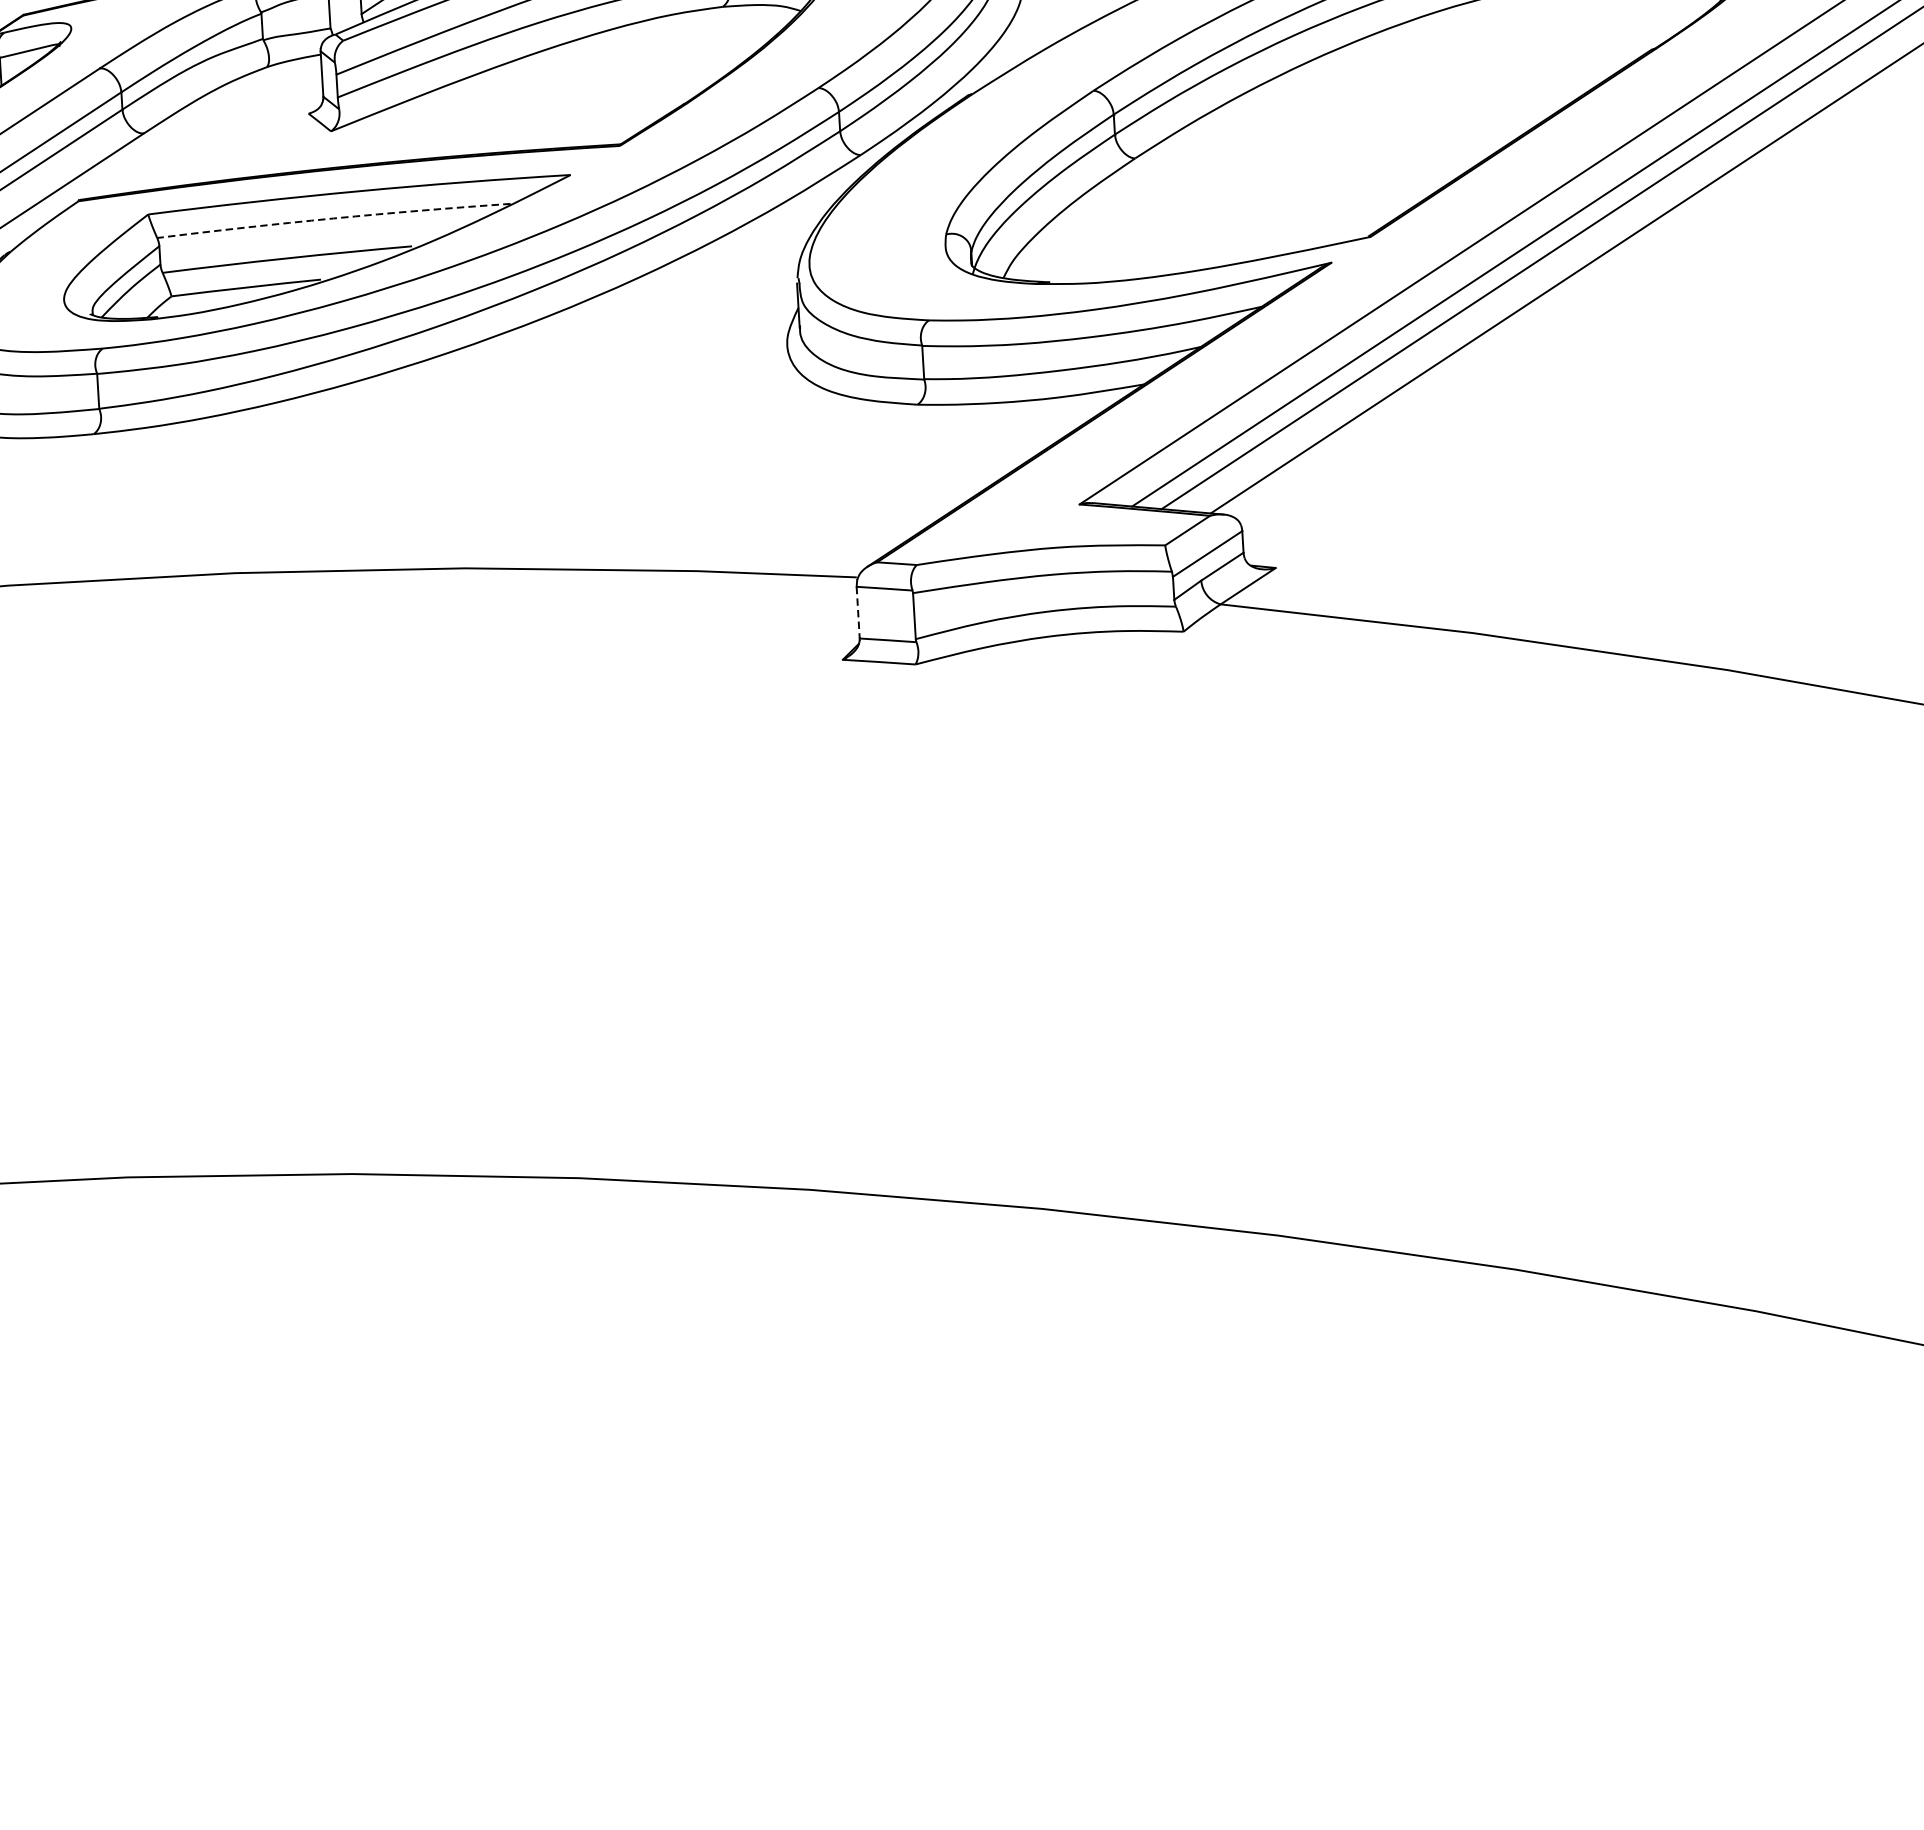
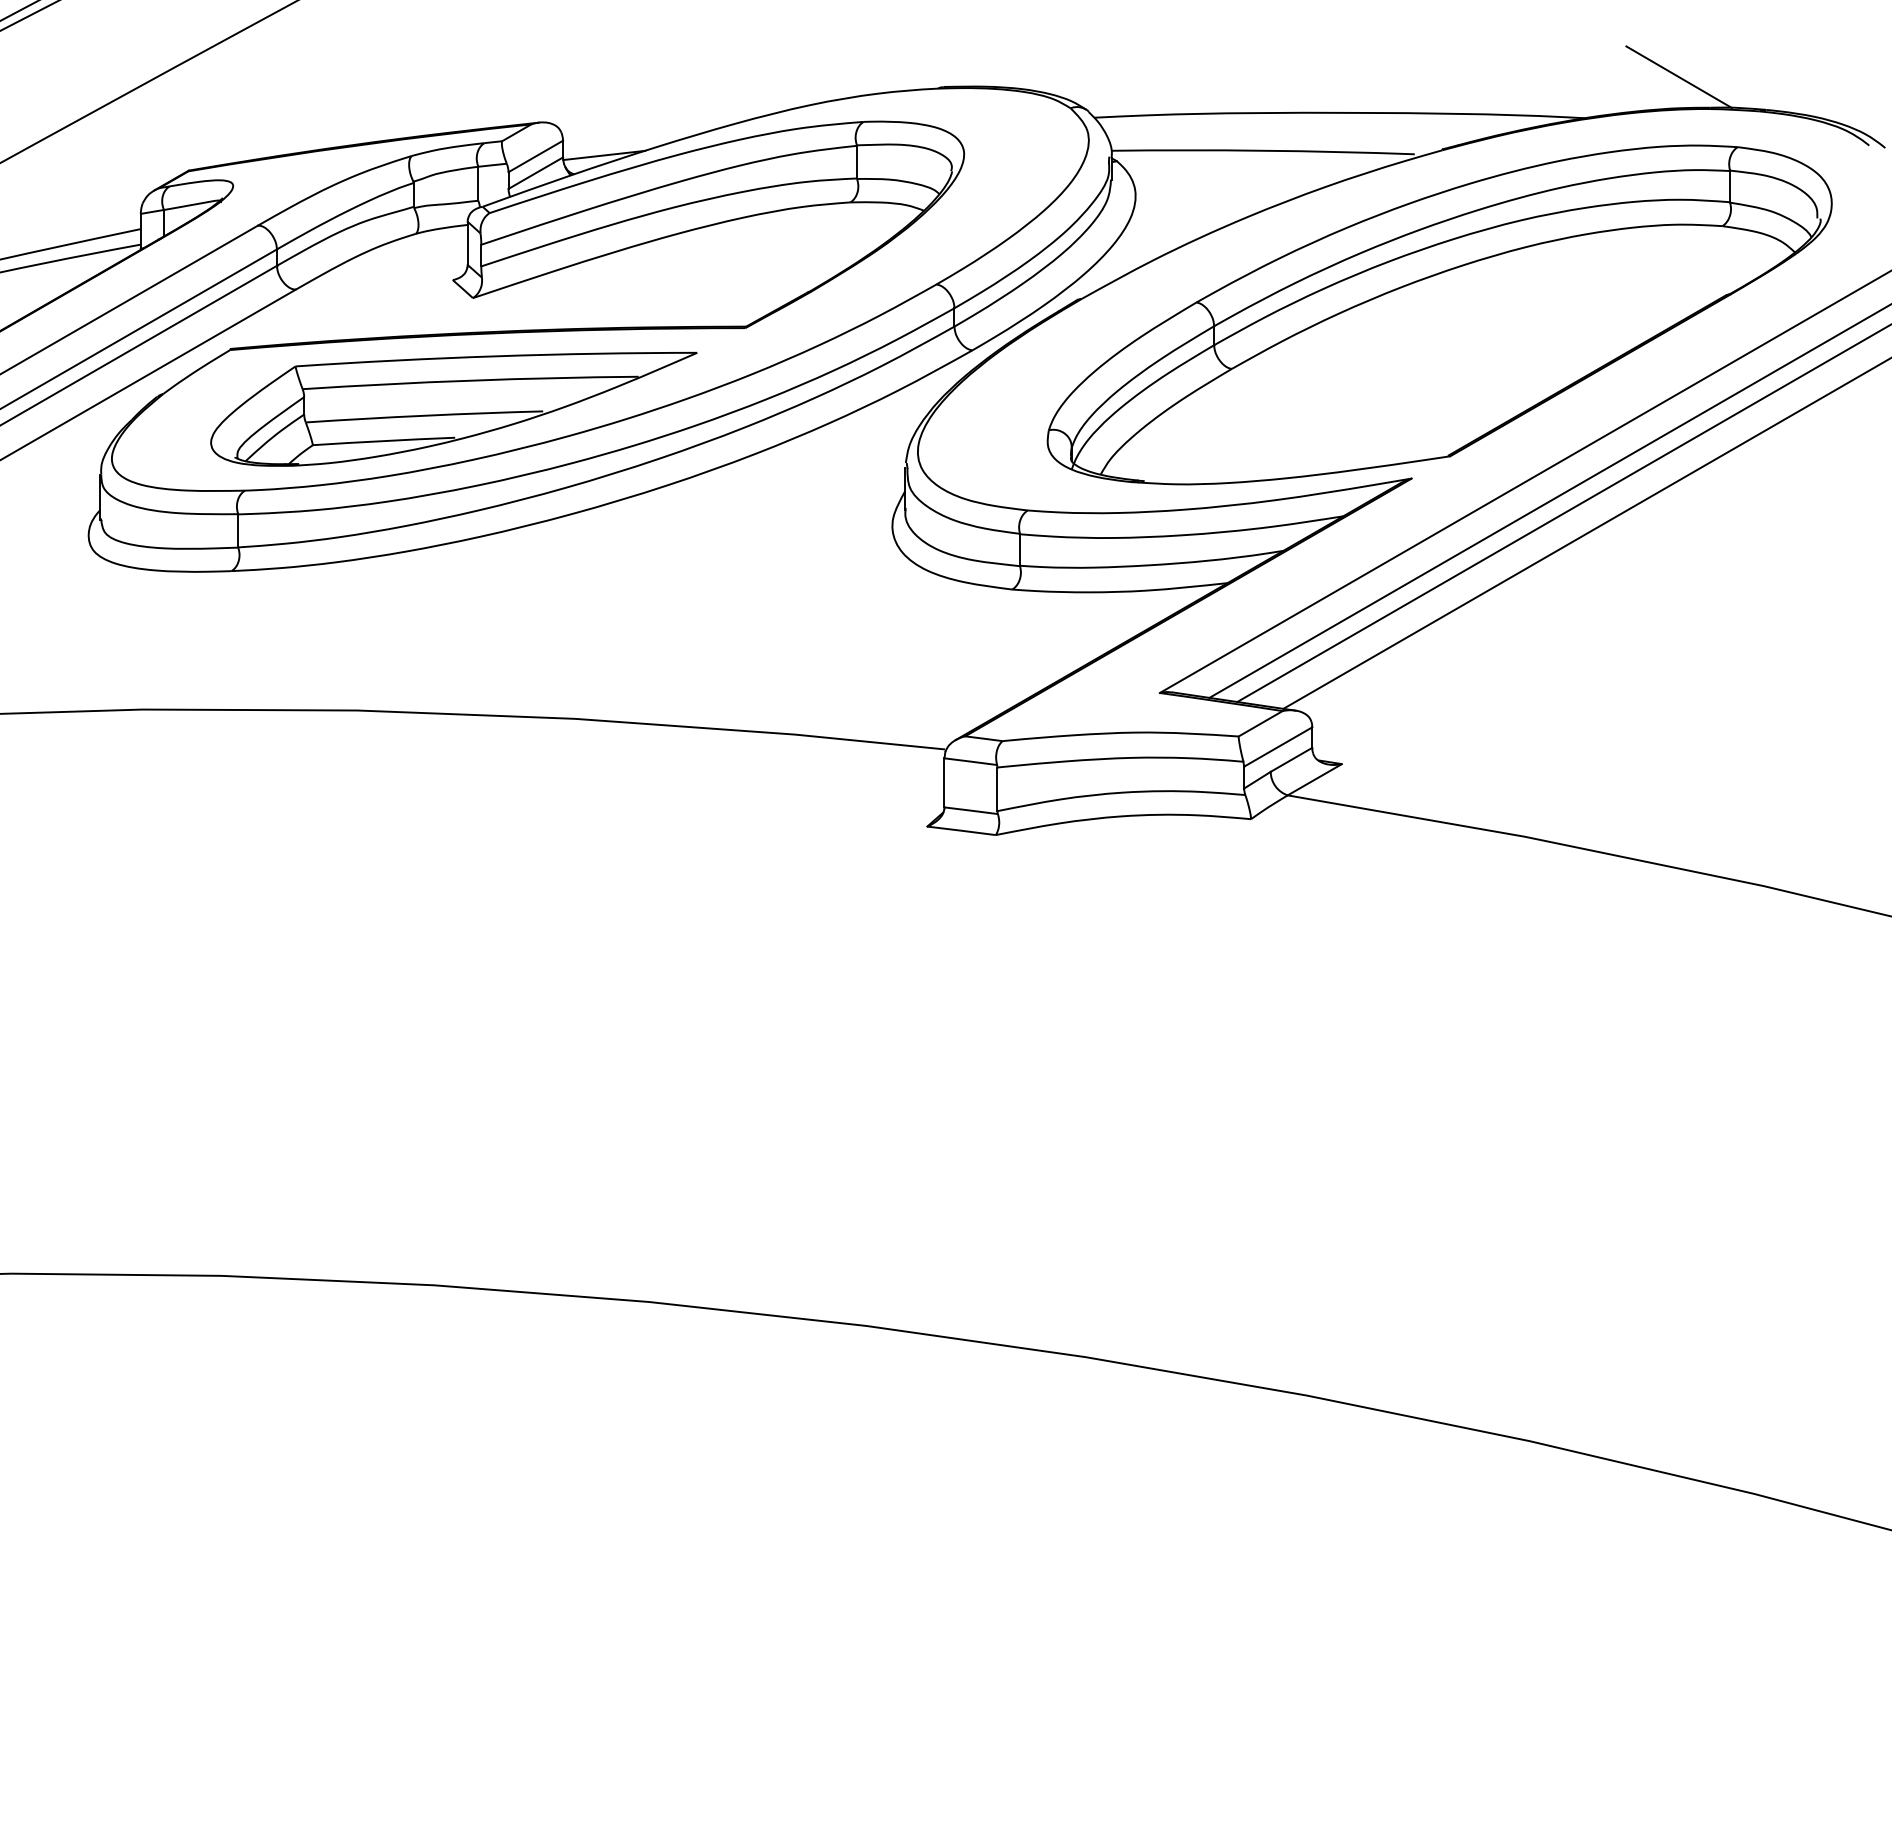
arc: (333, 218) -> (470, 380), dashed -> solid
line: (858, 612) -> (944, 782), dashed -> solid

